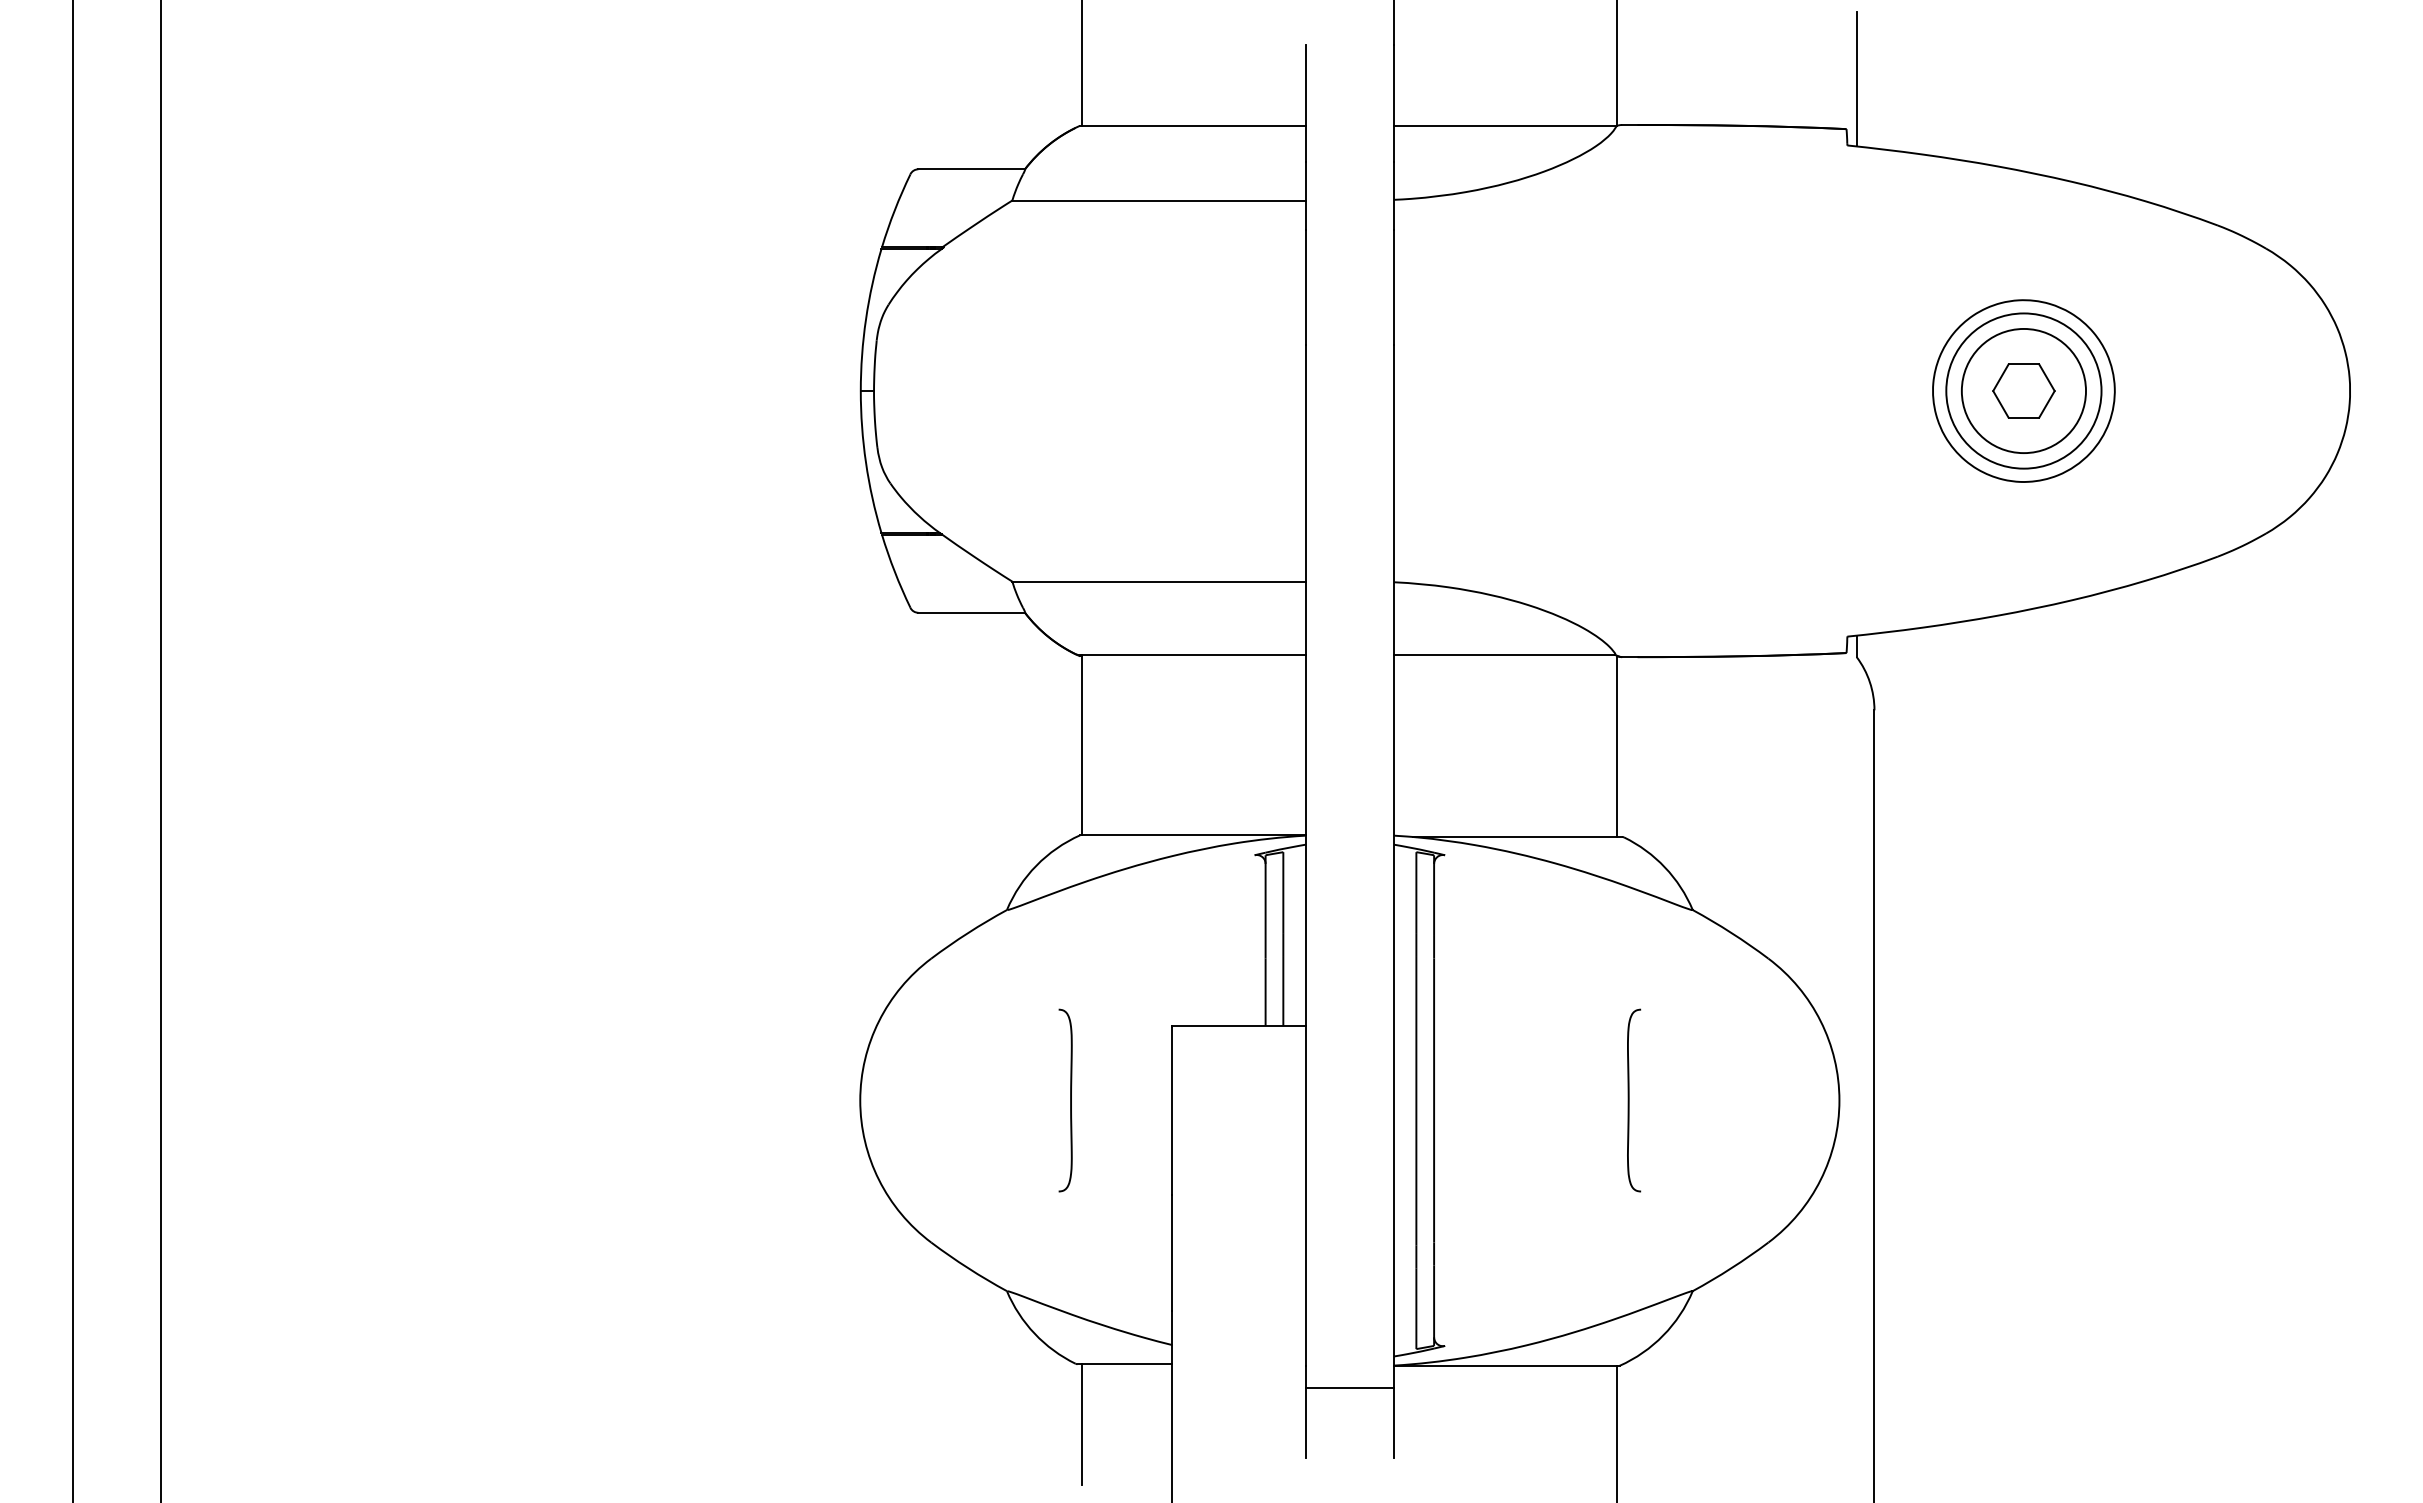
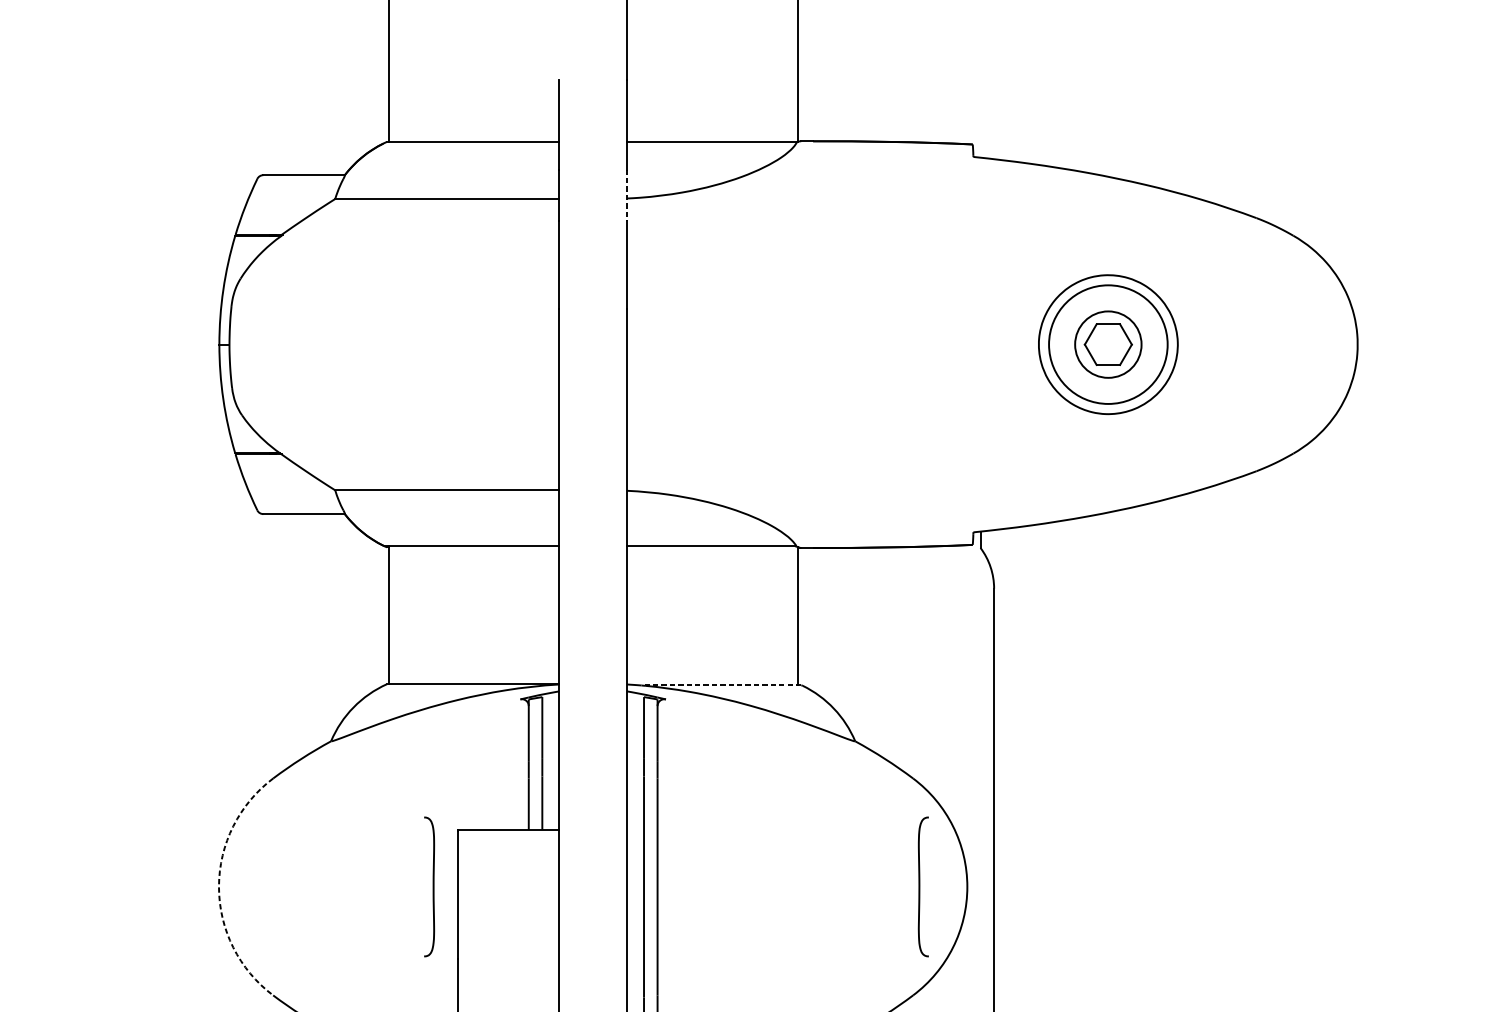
line: (1856, 79) -> (980, 106), removed
line: (1394, 195) -> (627, 195), solid -> dashed
circle: (2023, 390) -> (1108, 344), size x0.7
line: (1517, 837) -> (721, 685), solid -> dashed
arc: (860, 1100) -> (219, 886), solid -> dashed
curve: (1070, 1100) -> (433, 886), moved
curve: (1629, 1100) -> (920, 886), moved

